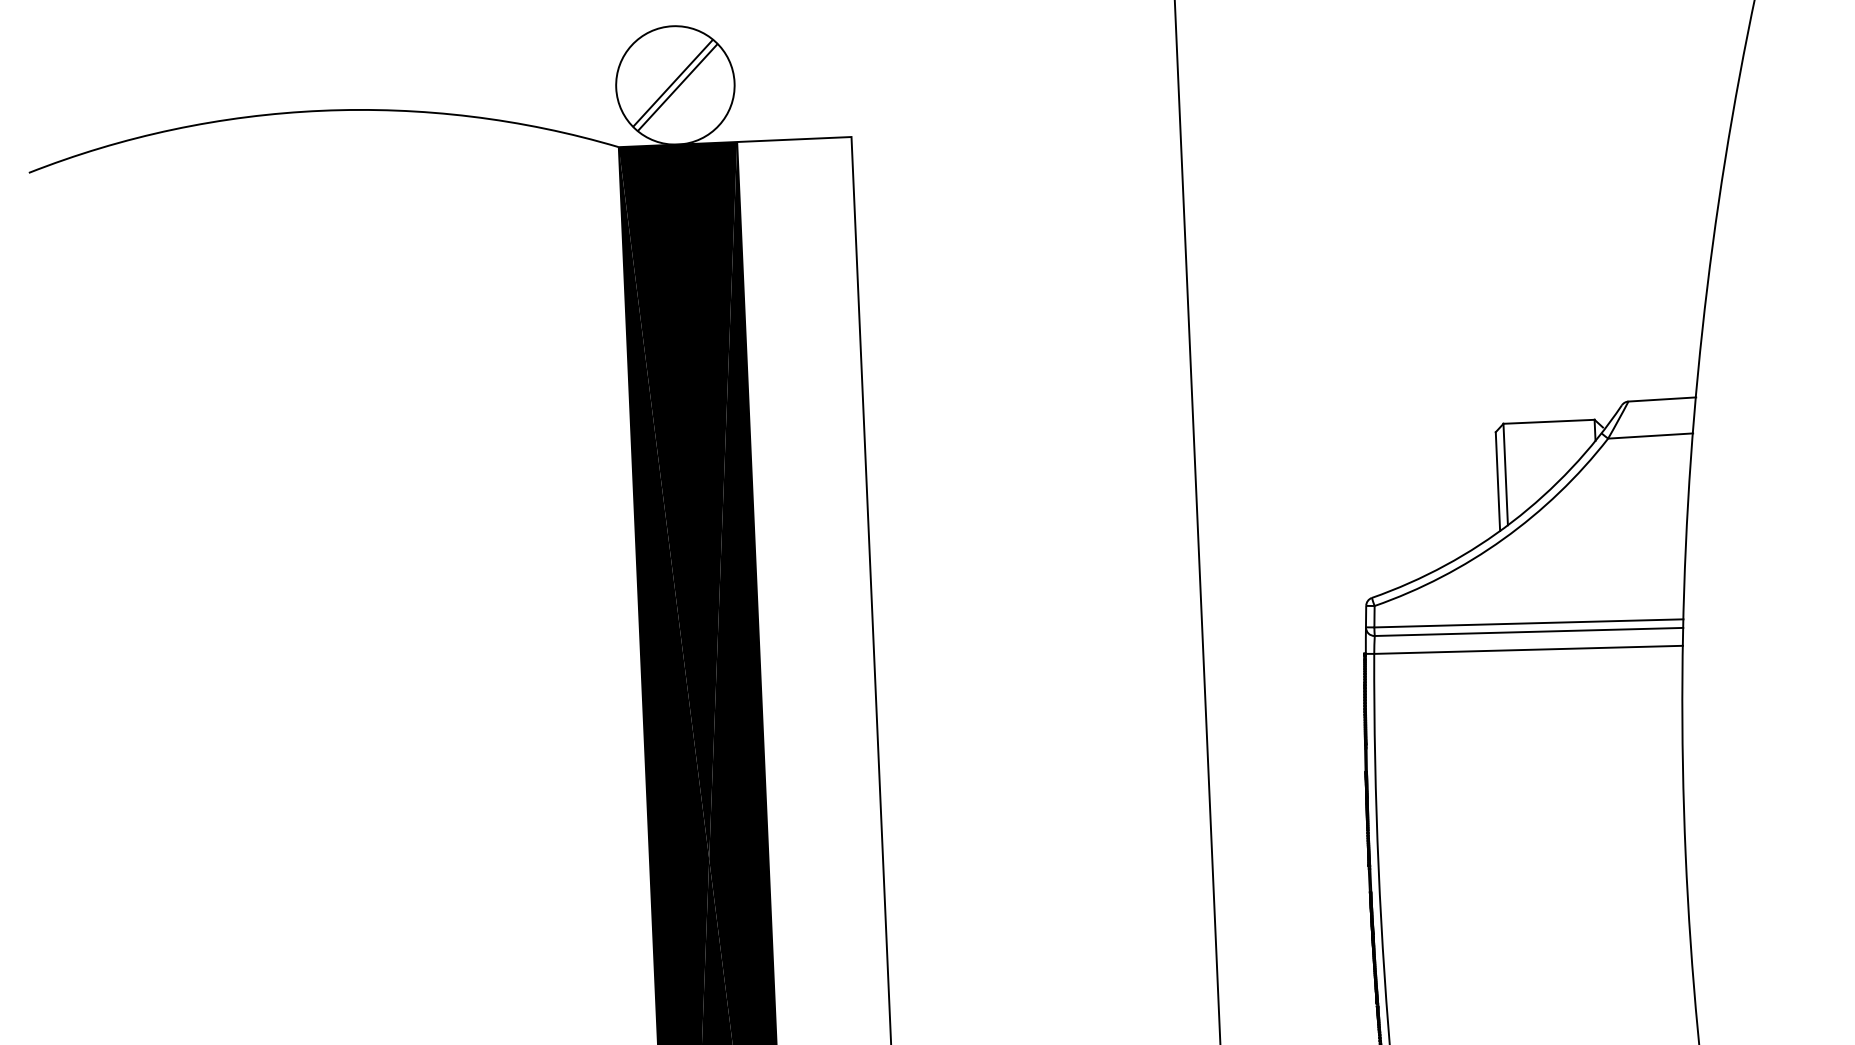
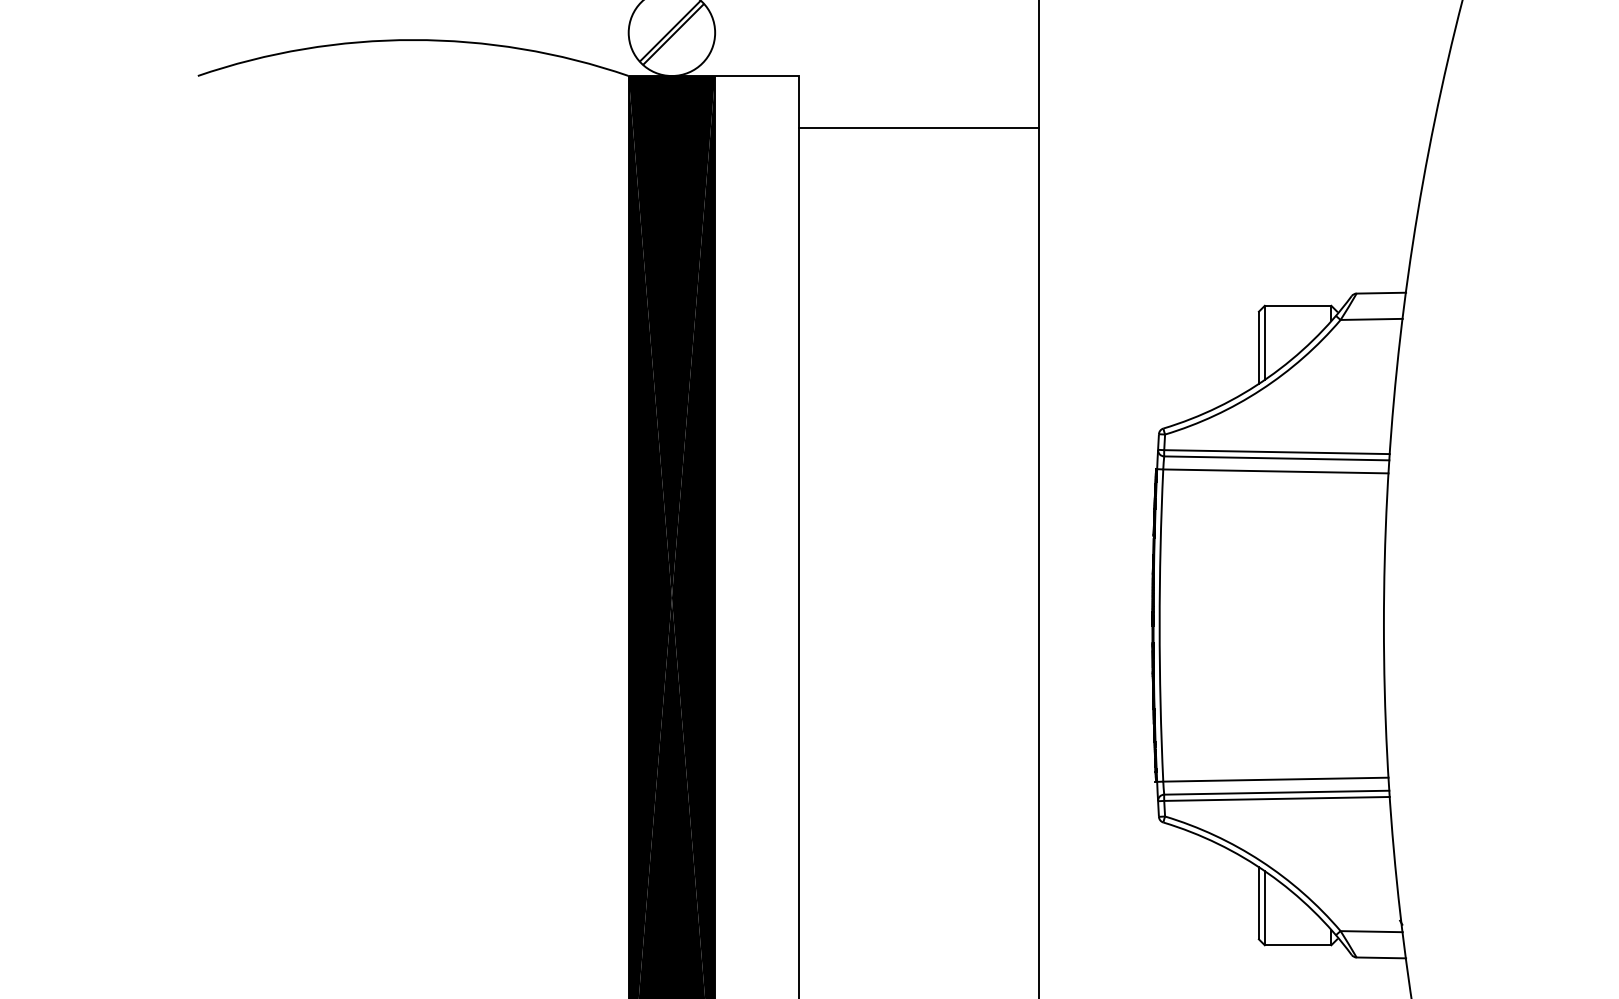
line: (1018, 201) -> (918, 128), added

